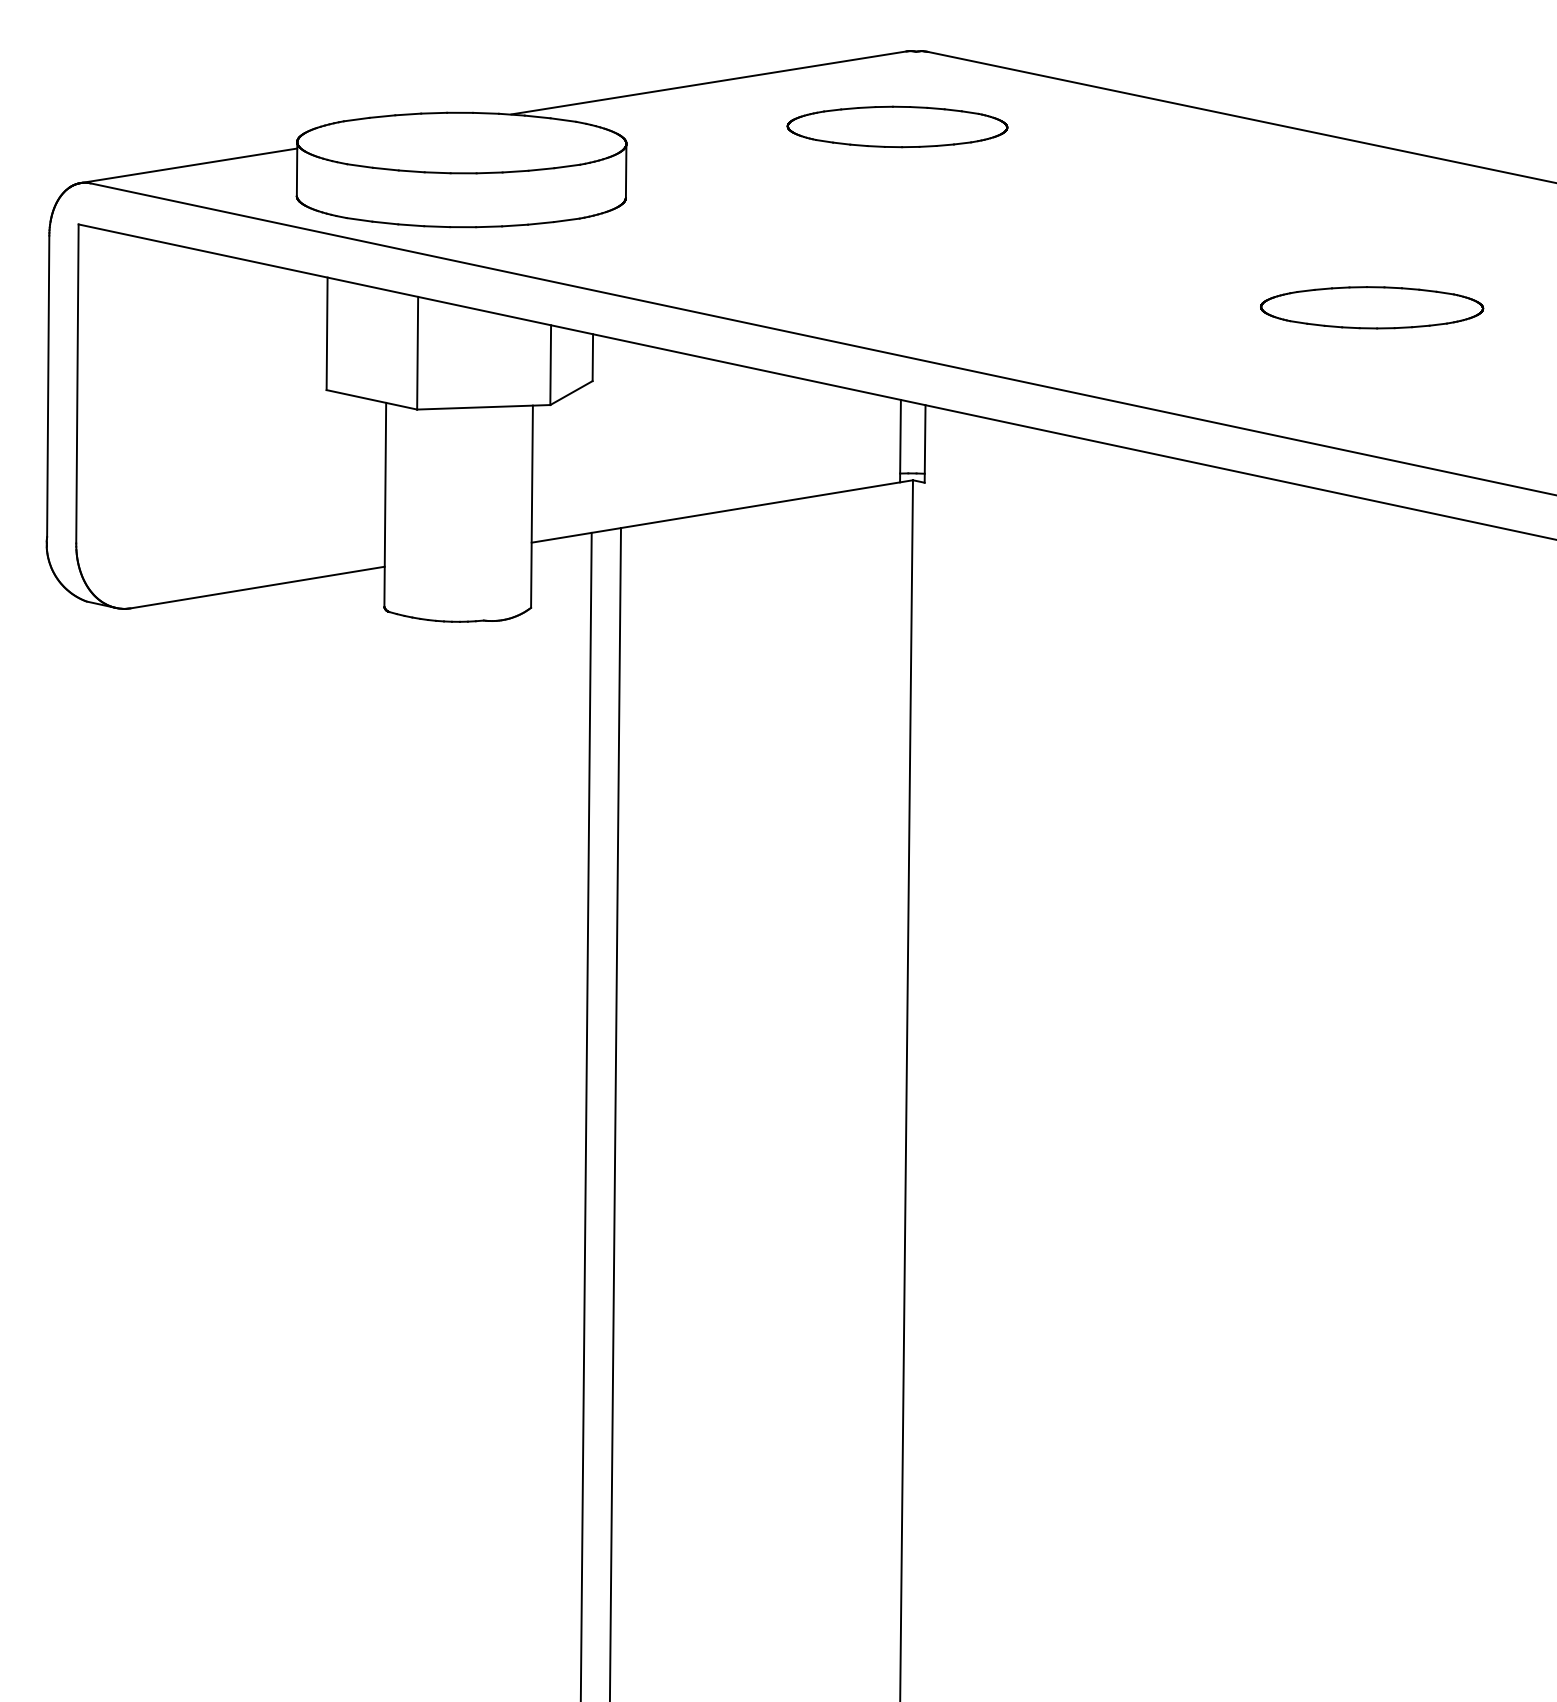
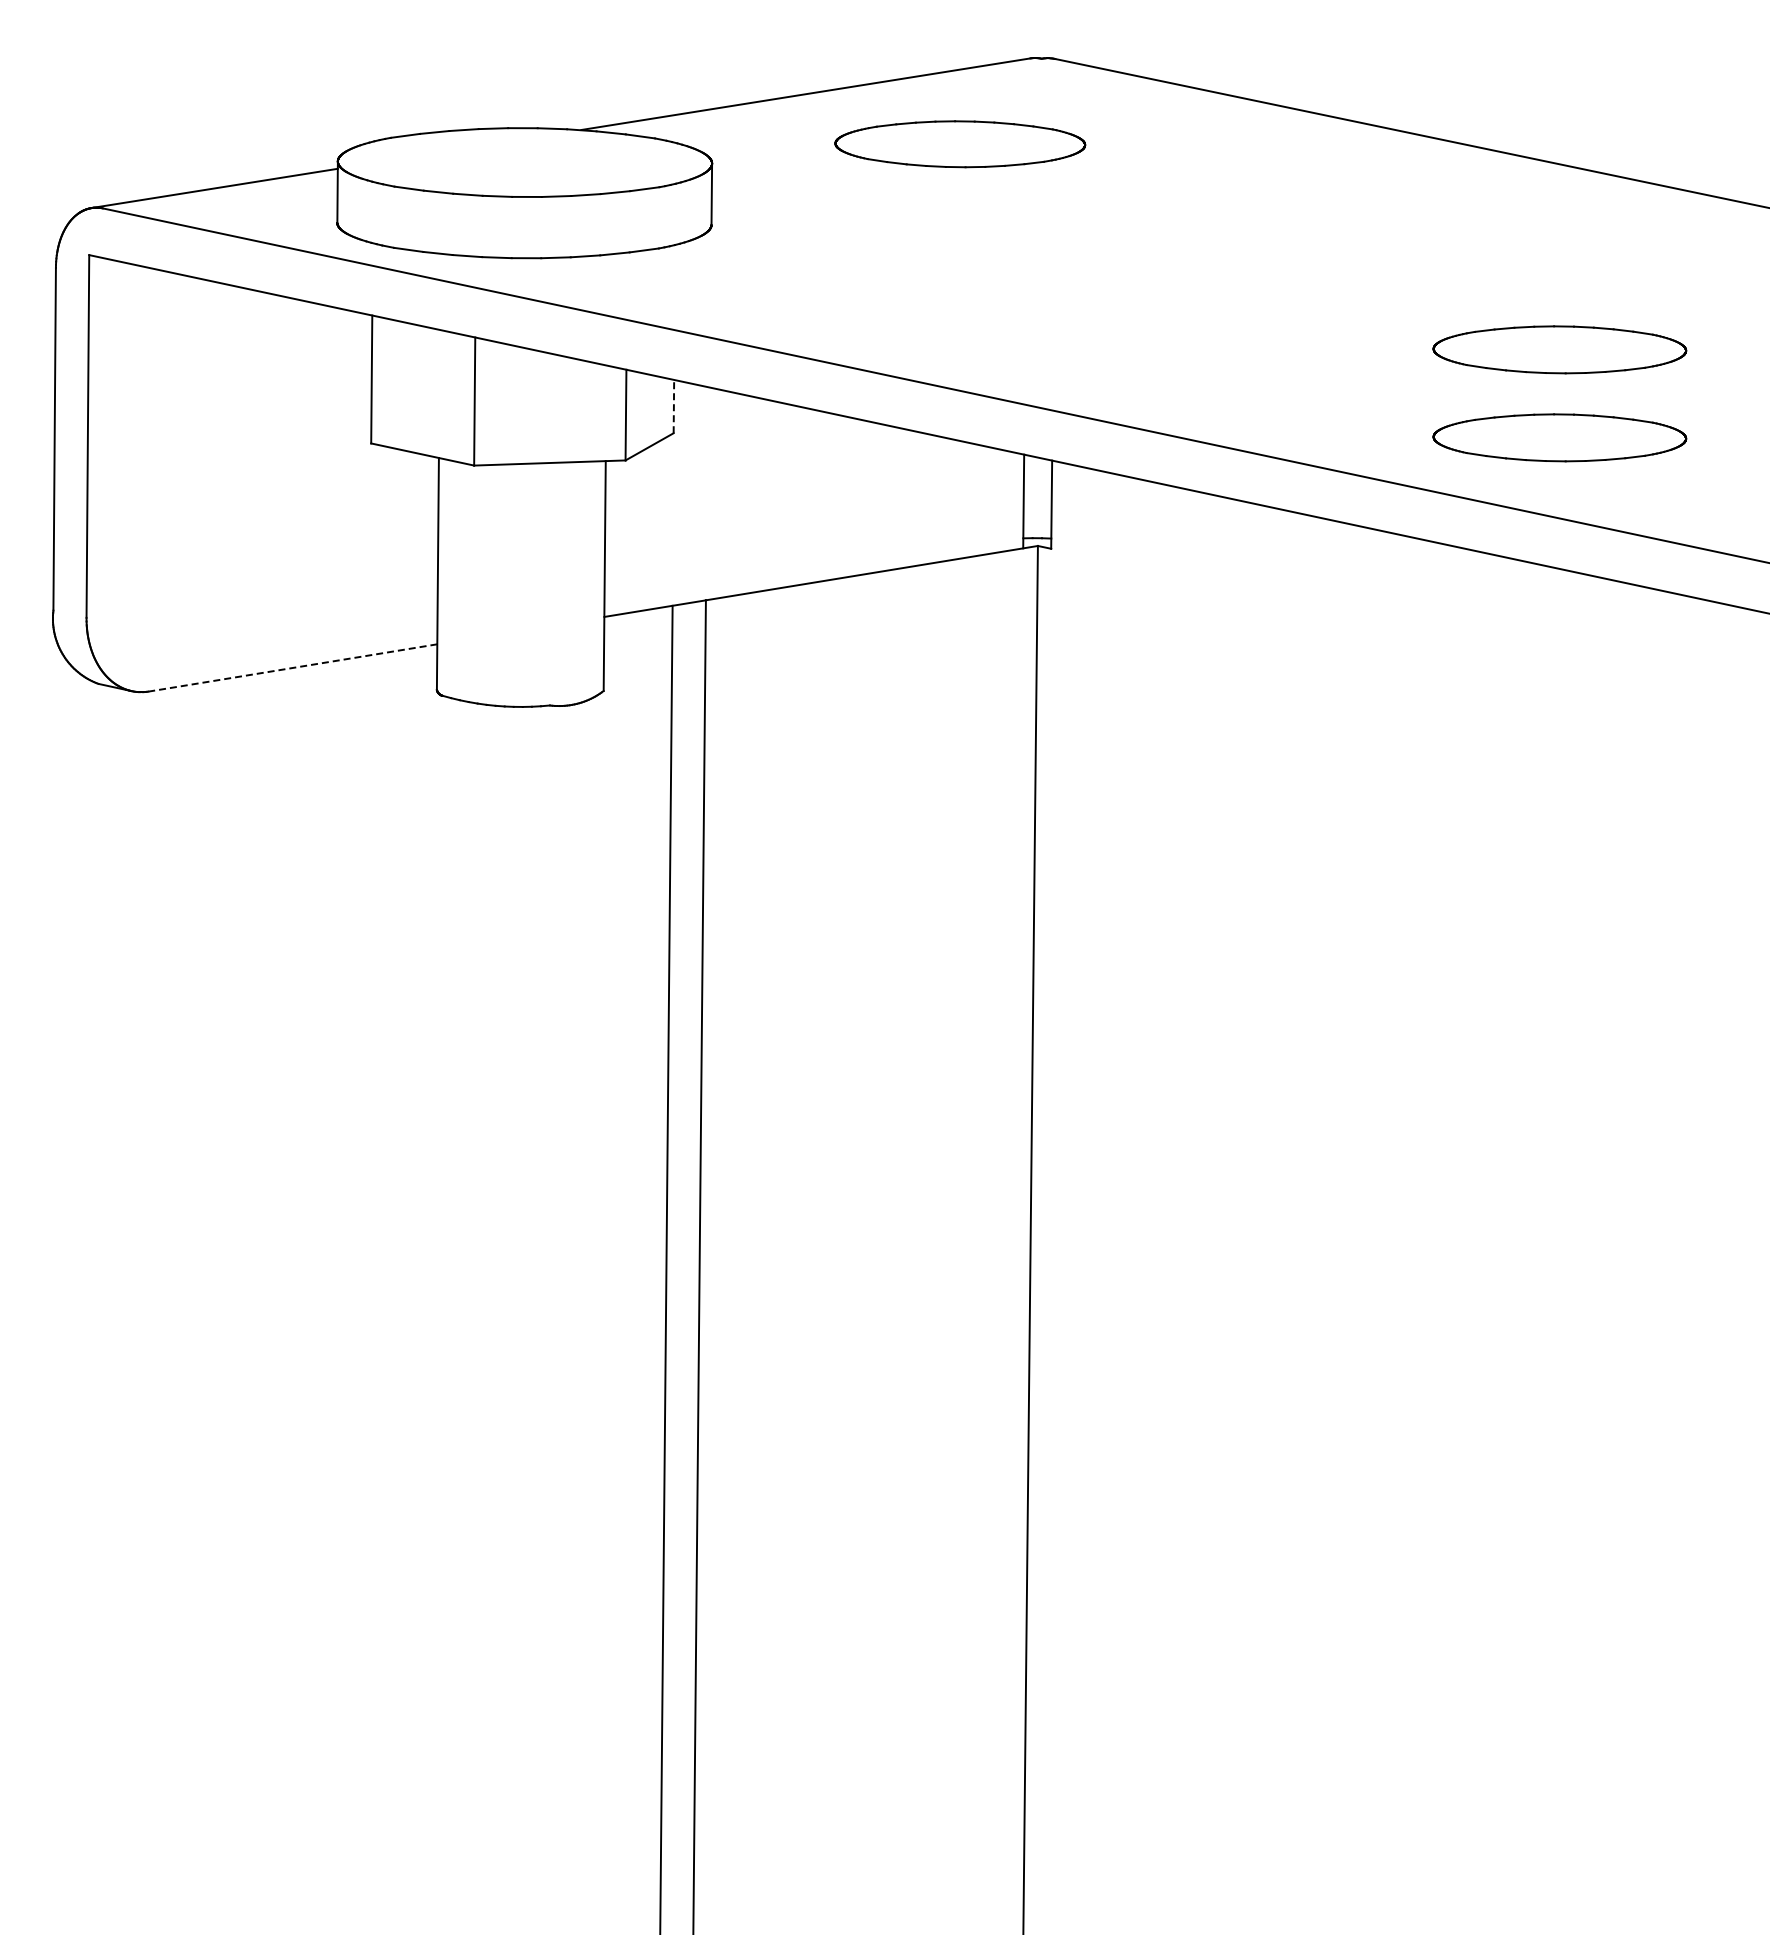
part: (897, 127) -> (960, 144), moved
line: (592, 357) -> (673, 406), solid -> dashed
part: (1371, 384) -> (1559, 437), added
line: (258, 587) -> (293, 667), solid -> dashed

